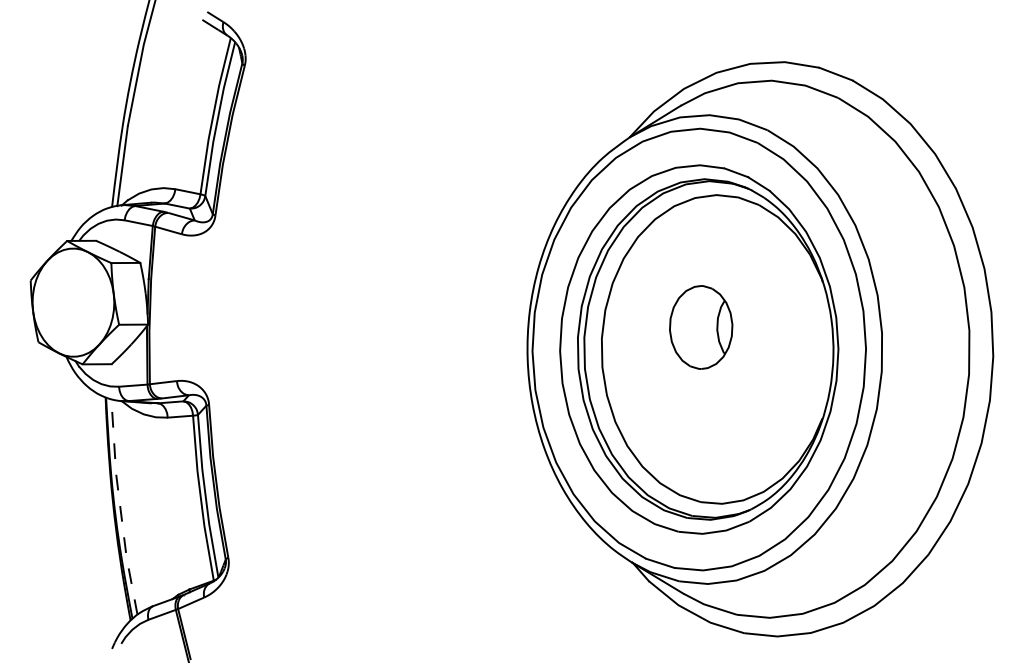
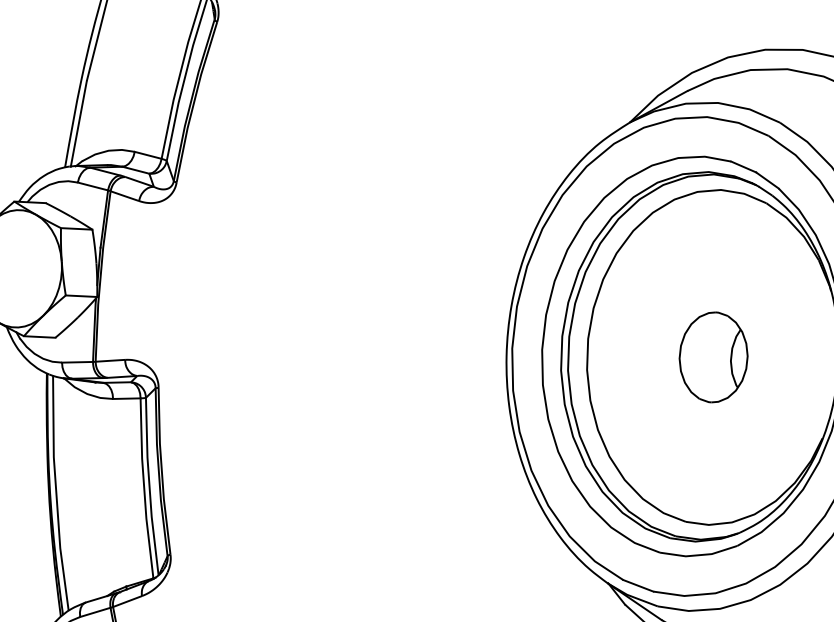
part: (701, 327) -> (713, 357), moved
line: (120, 507) -> (56, 493), dashed -> solid

